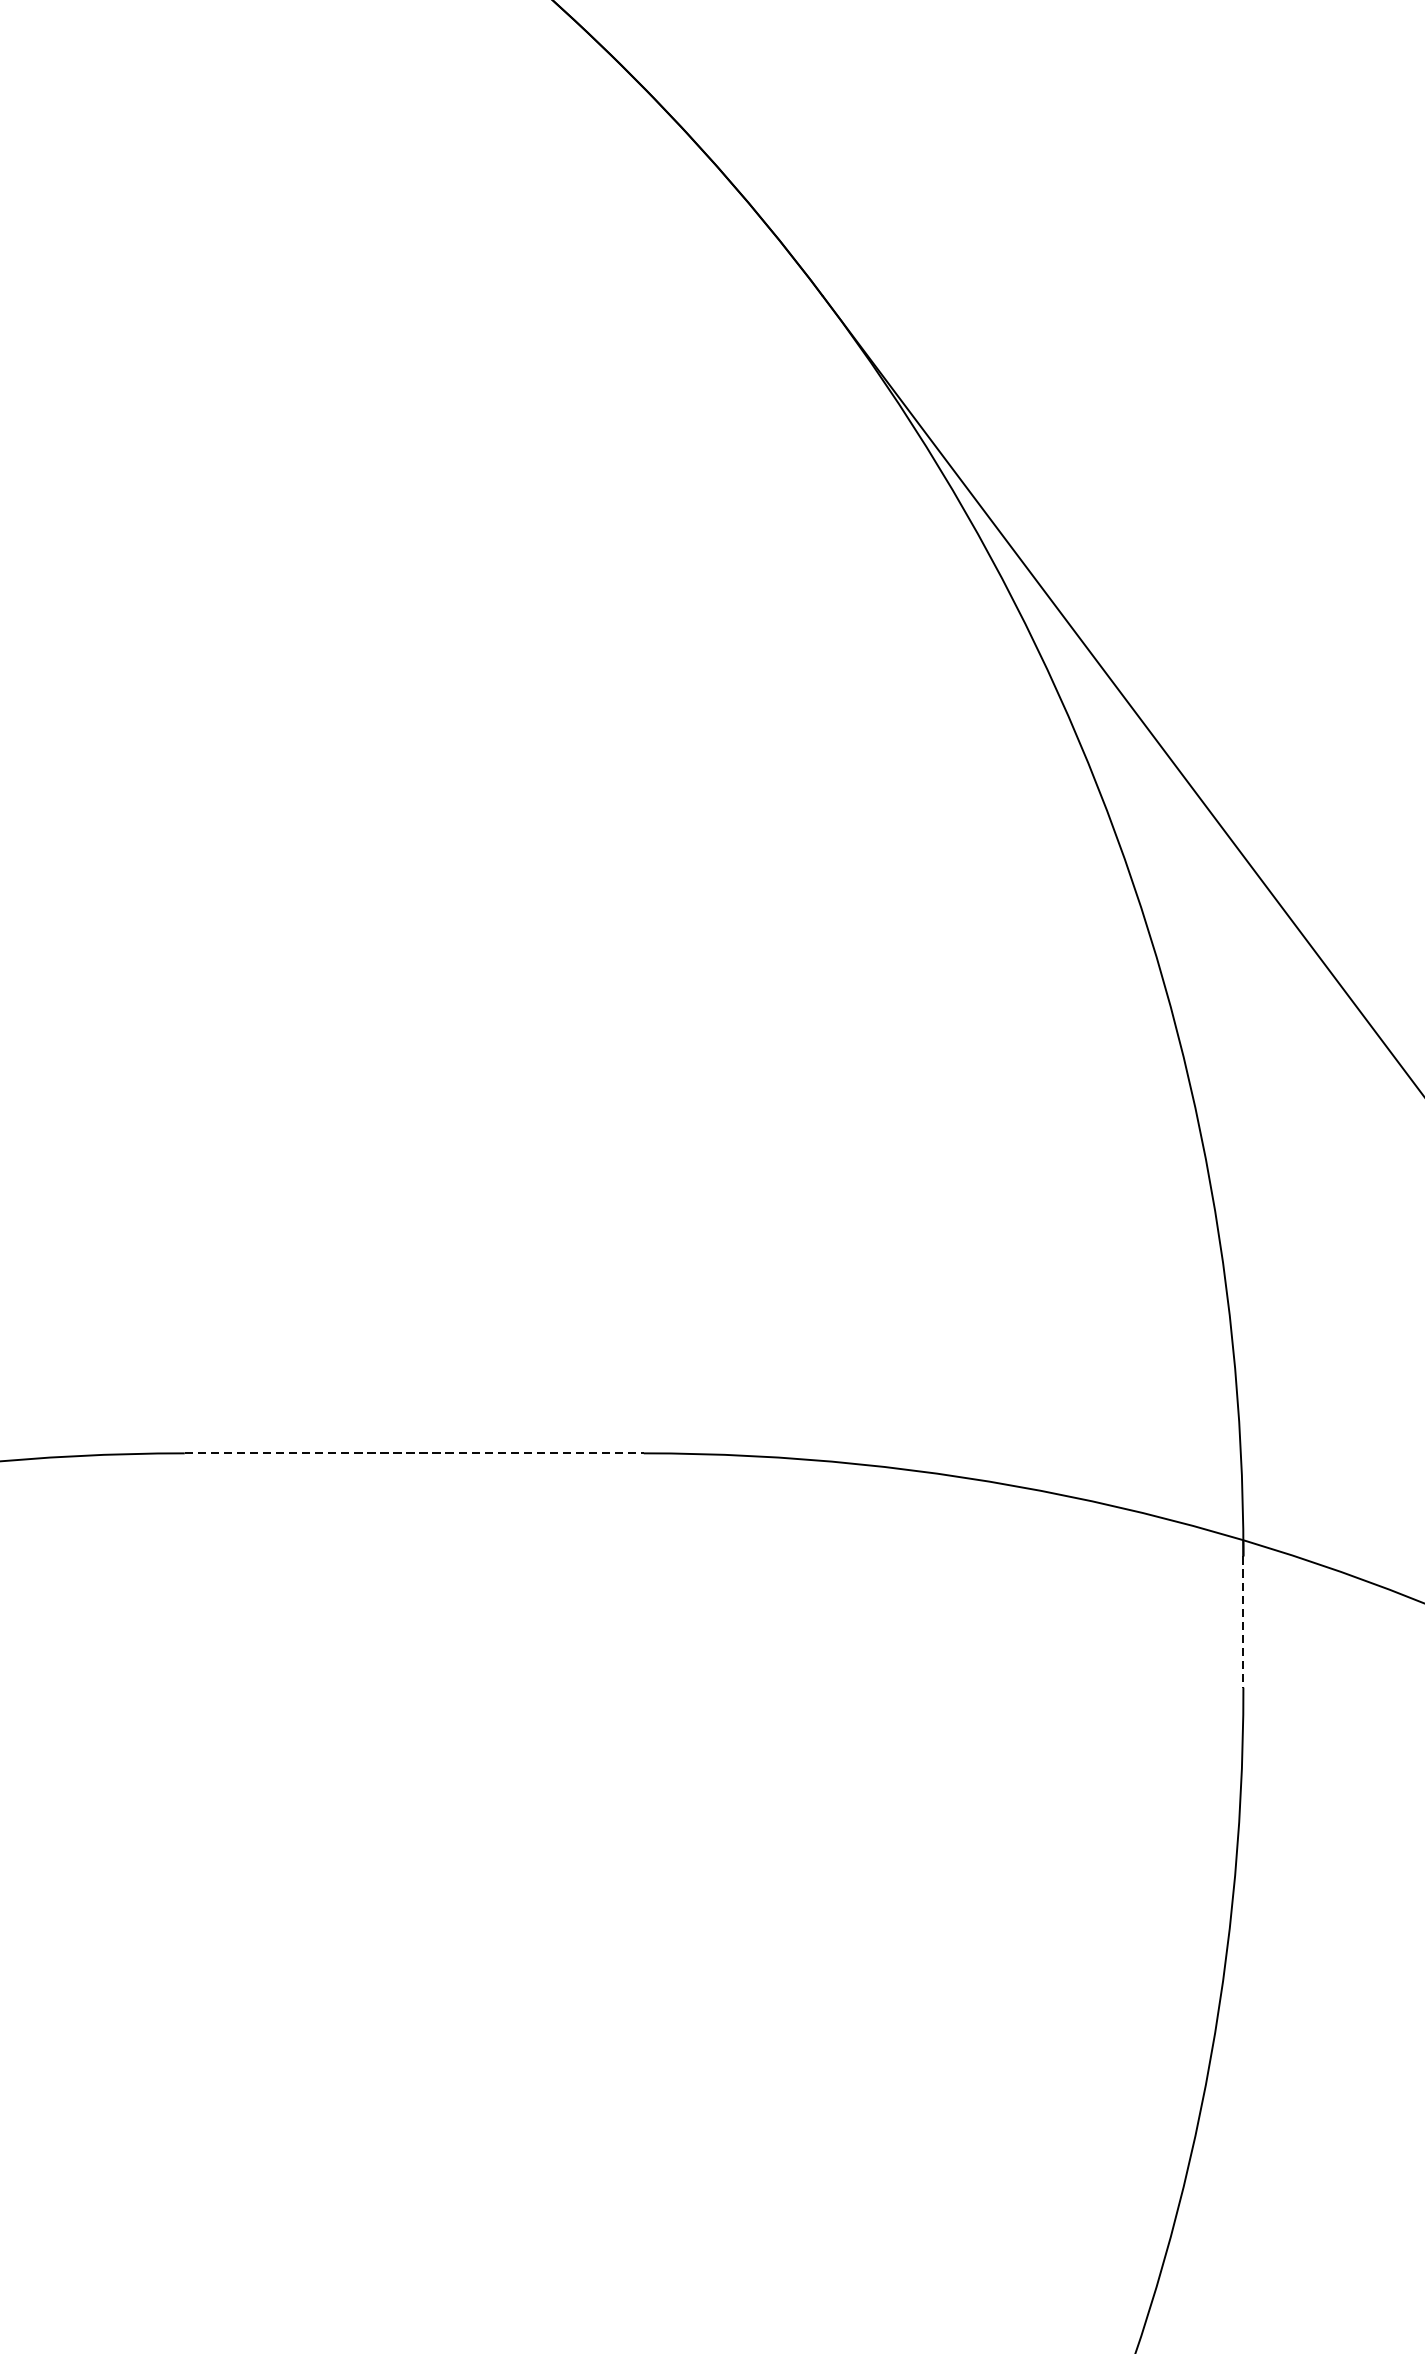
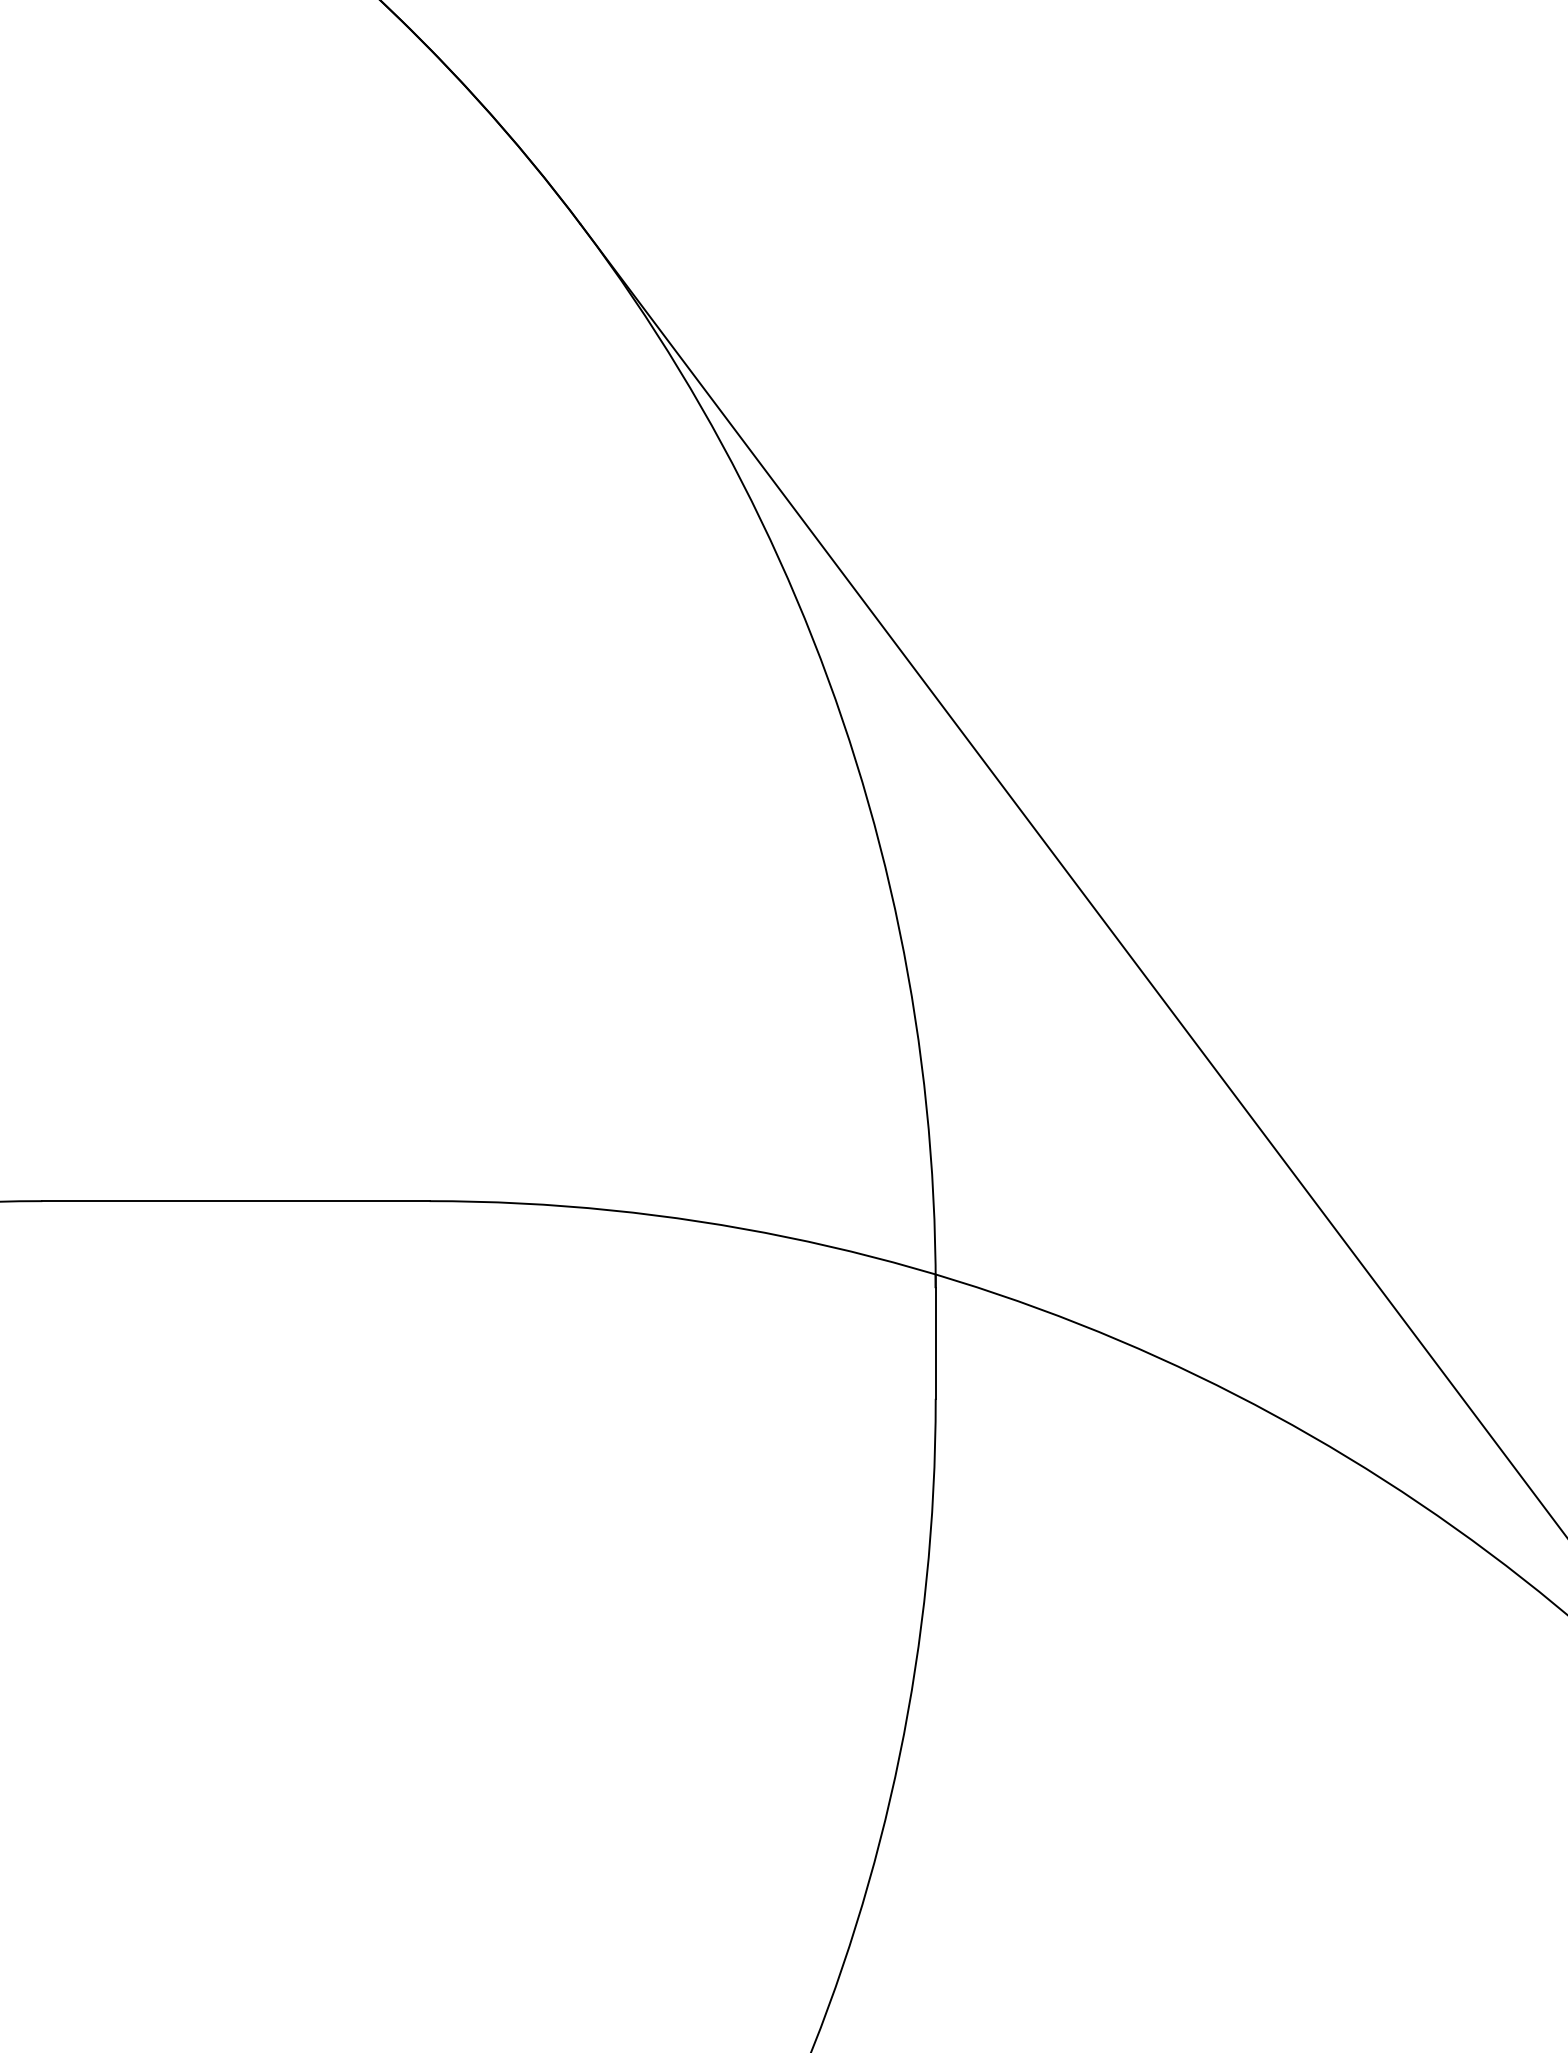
line: (414, 1453) -> (236, 1201), dashed -> solid
line: (1243, 1622) -> (935, 1343), dashed -> solid

